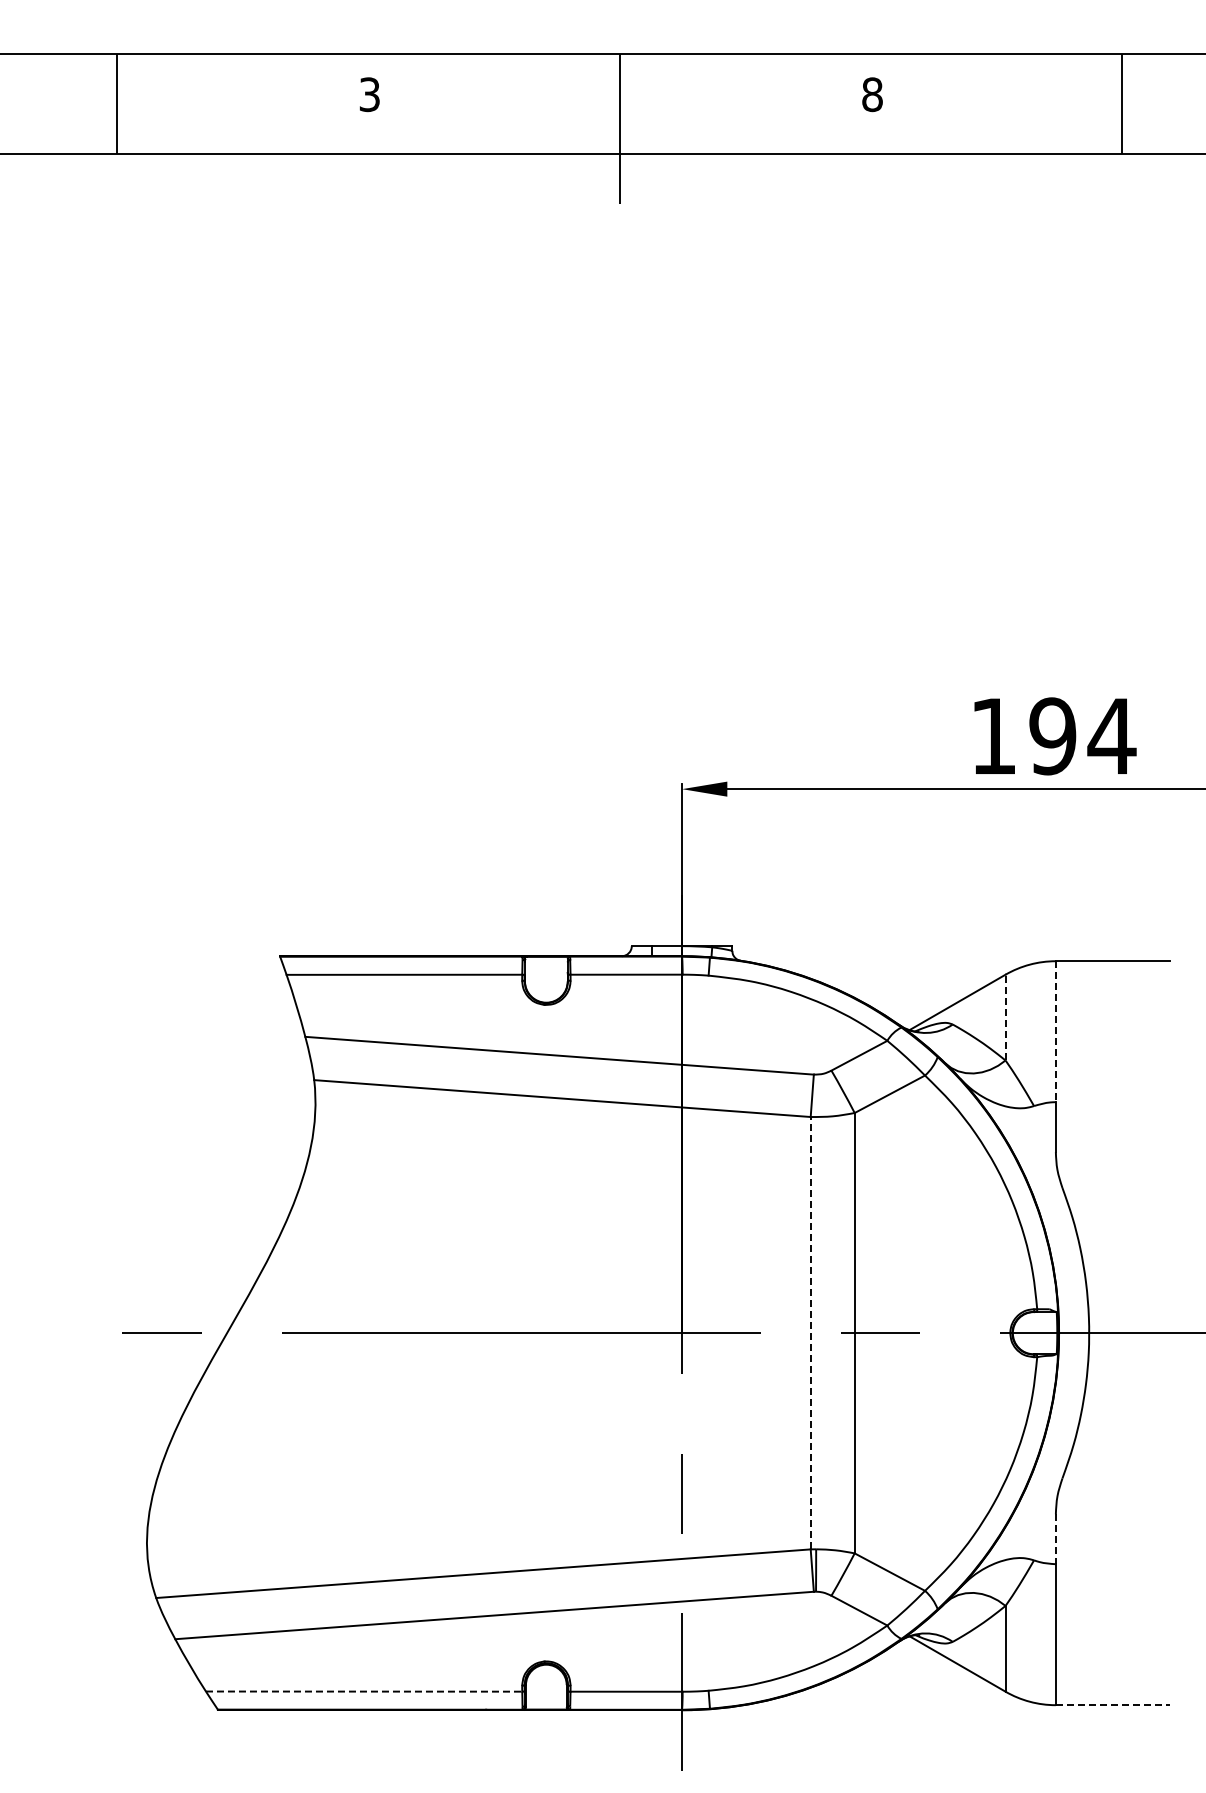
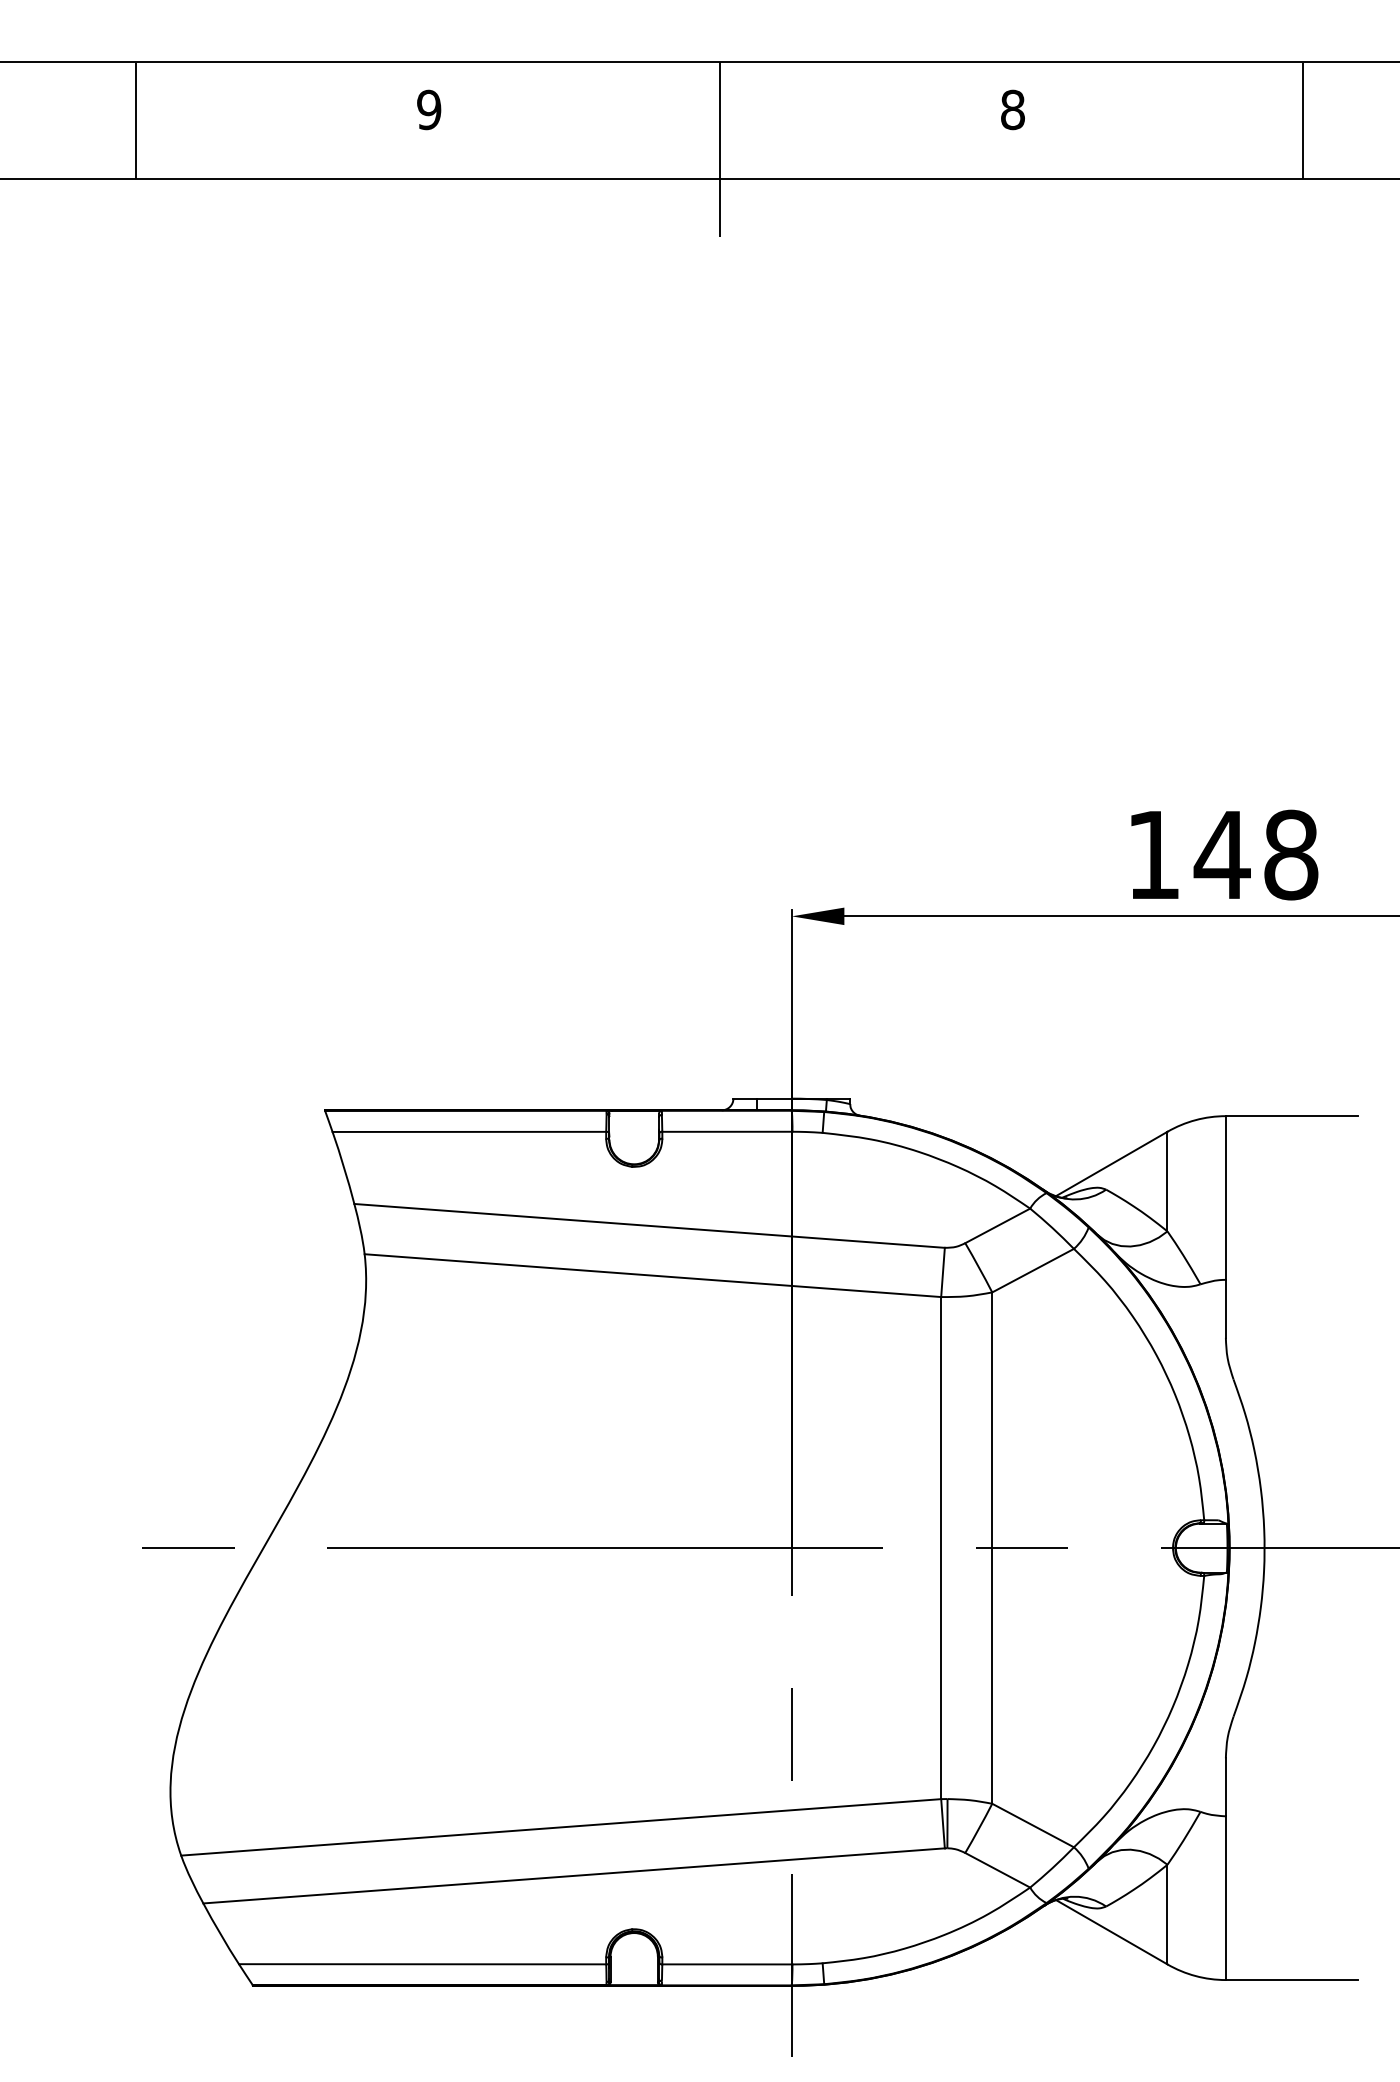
text: (369, 94) -> (428, 109), 3 -> 9
text: (1082, 736) -> (1256, 855), 194 -> 148
line: (1005, 1017) -> (1167, 1181), dashed -> solid
line: (1055, 1032) -> (1225, 1198), dashed -> solid
line: (810, 1332) -> (940, 1547), dashed -> solid
line: (1055, 1539) -> (1225, 1787), dashed -> solid
line: (364, 1691) -> (423, 1964), dashed -> solid
line: (1112, 1705) -> (1291, 1980), dashed -> solid

